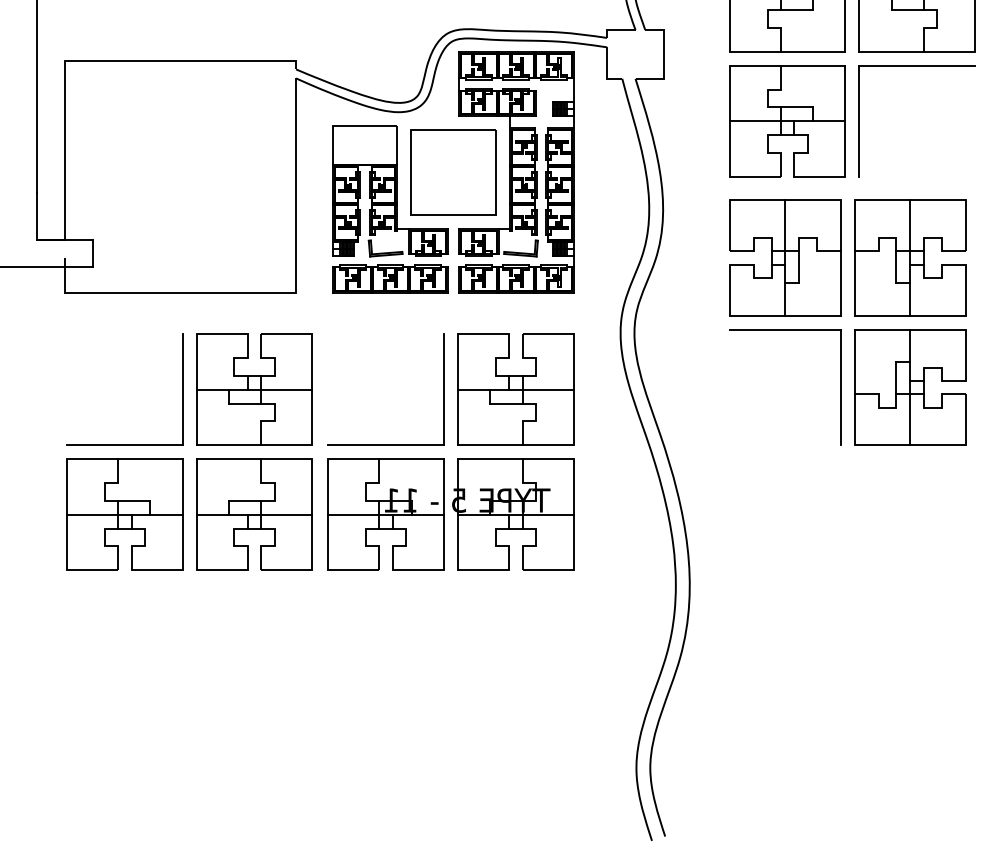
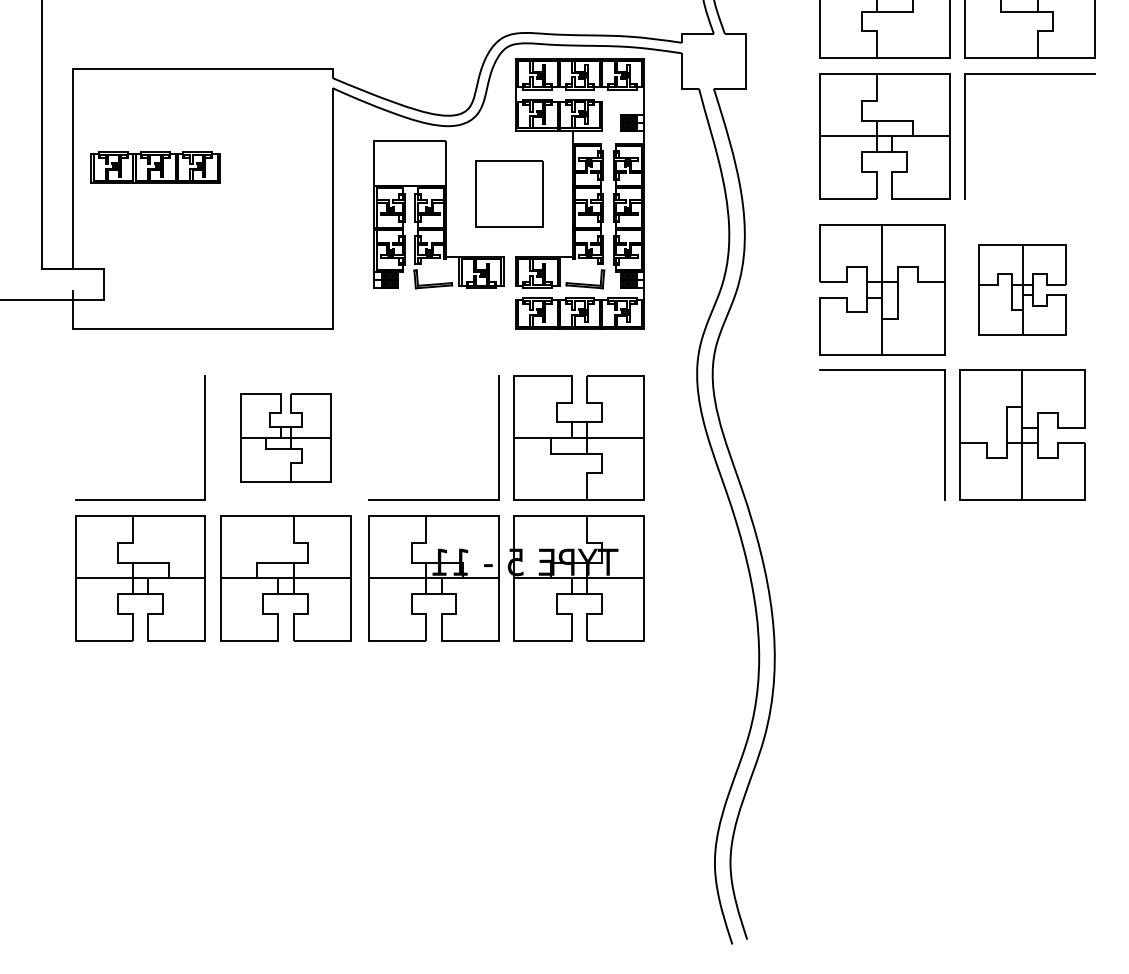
part: (453, 172) -> (509, 193), size x0.7
part: (910, 257) -> (1022, 289), size x0.7
part: (390, 278) -> (155, 166), moved
part: (254, 389) -> (285, 437), size x0.7

